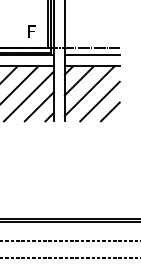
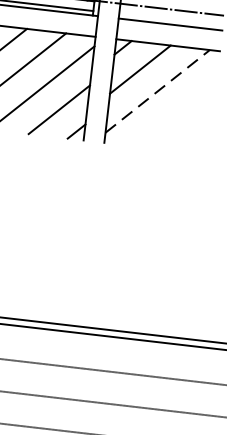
line: (90, 90) -> (159, 90), solid -> dashed
line: (99, 101) -> (174, 112), removed
line: (109, 111) -> (190, 133), removed

